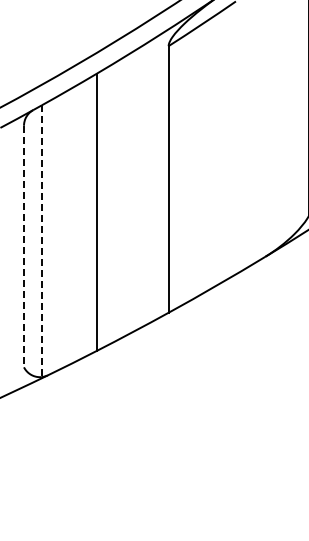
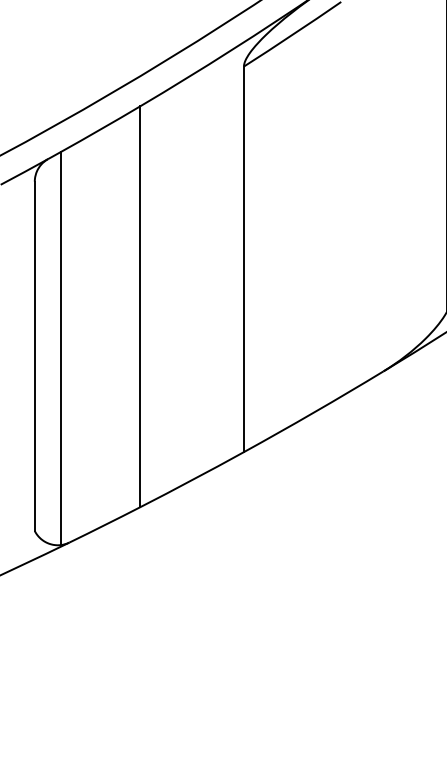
line: (41, 241) -> (60, 349), dashed -> solid
line: (24, 246) -> (35, 356), dashed -> solid

